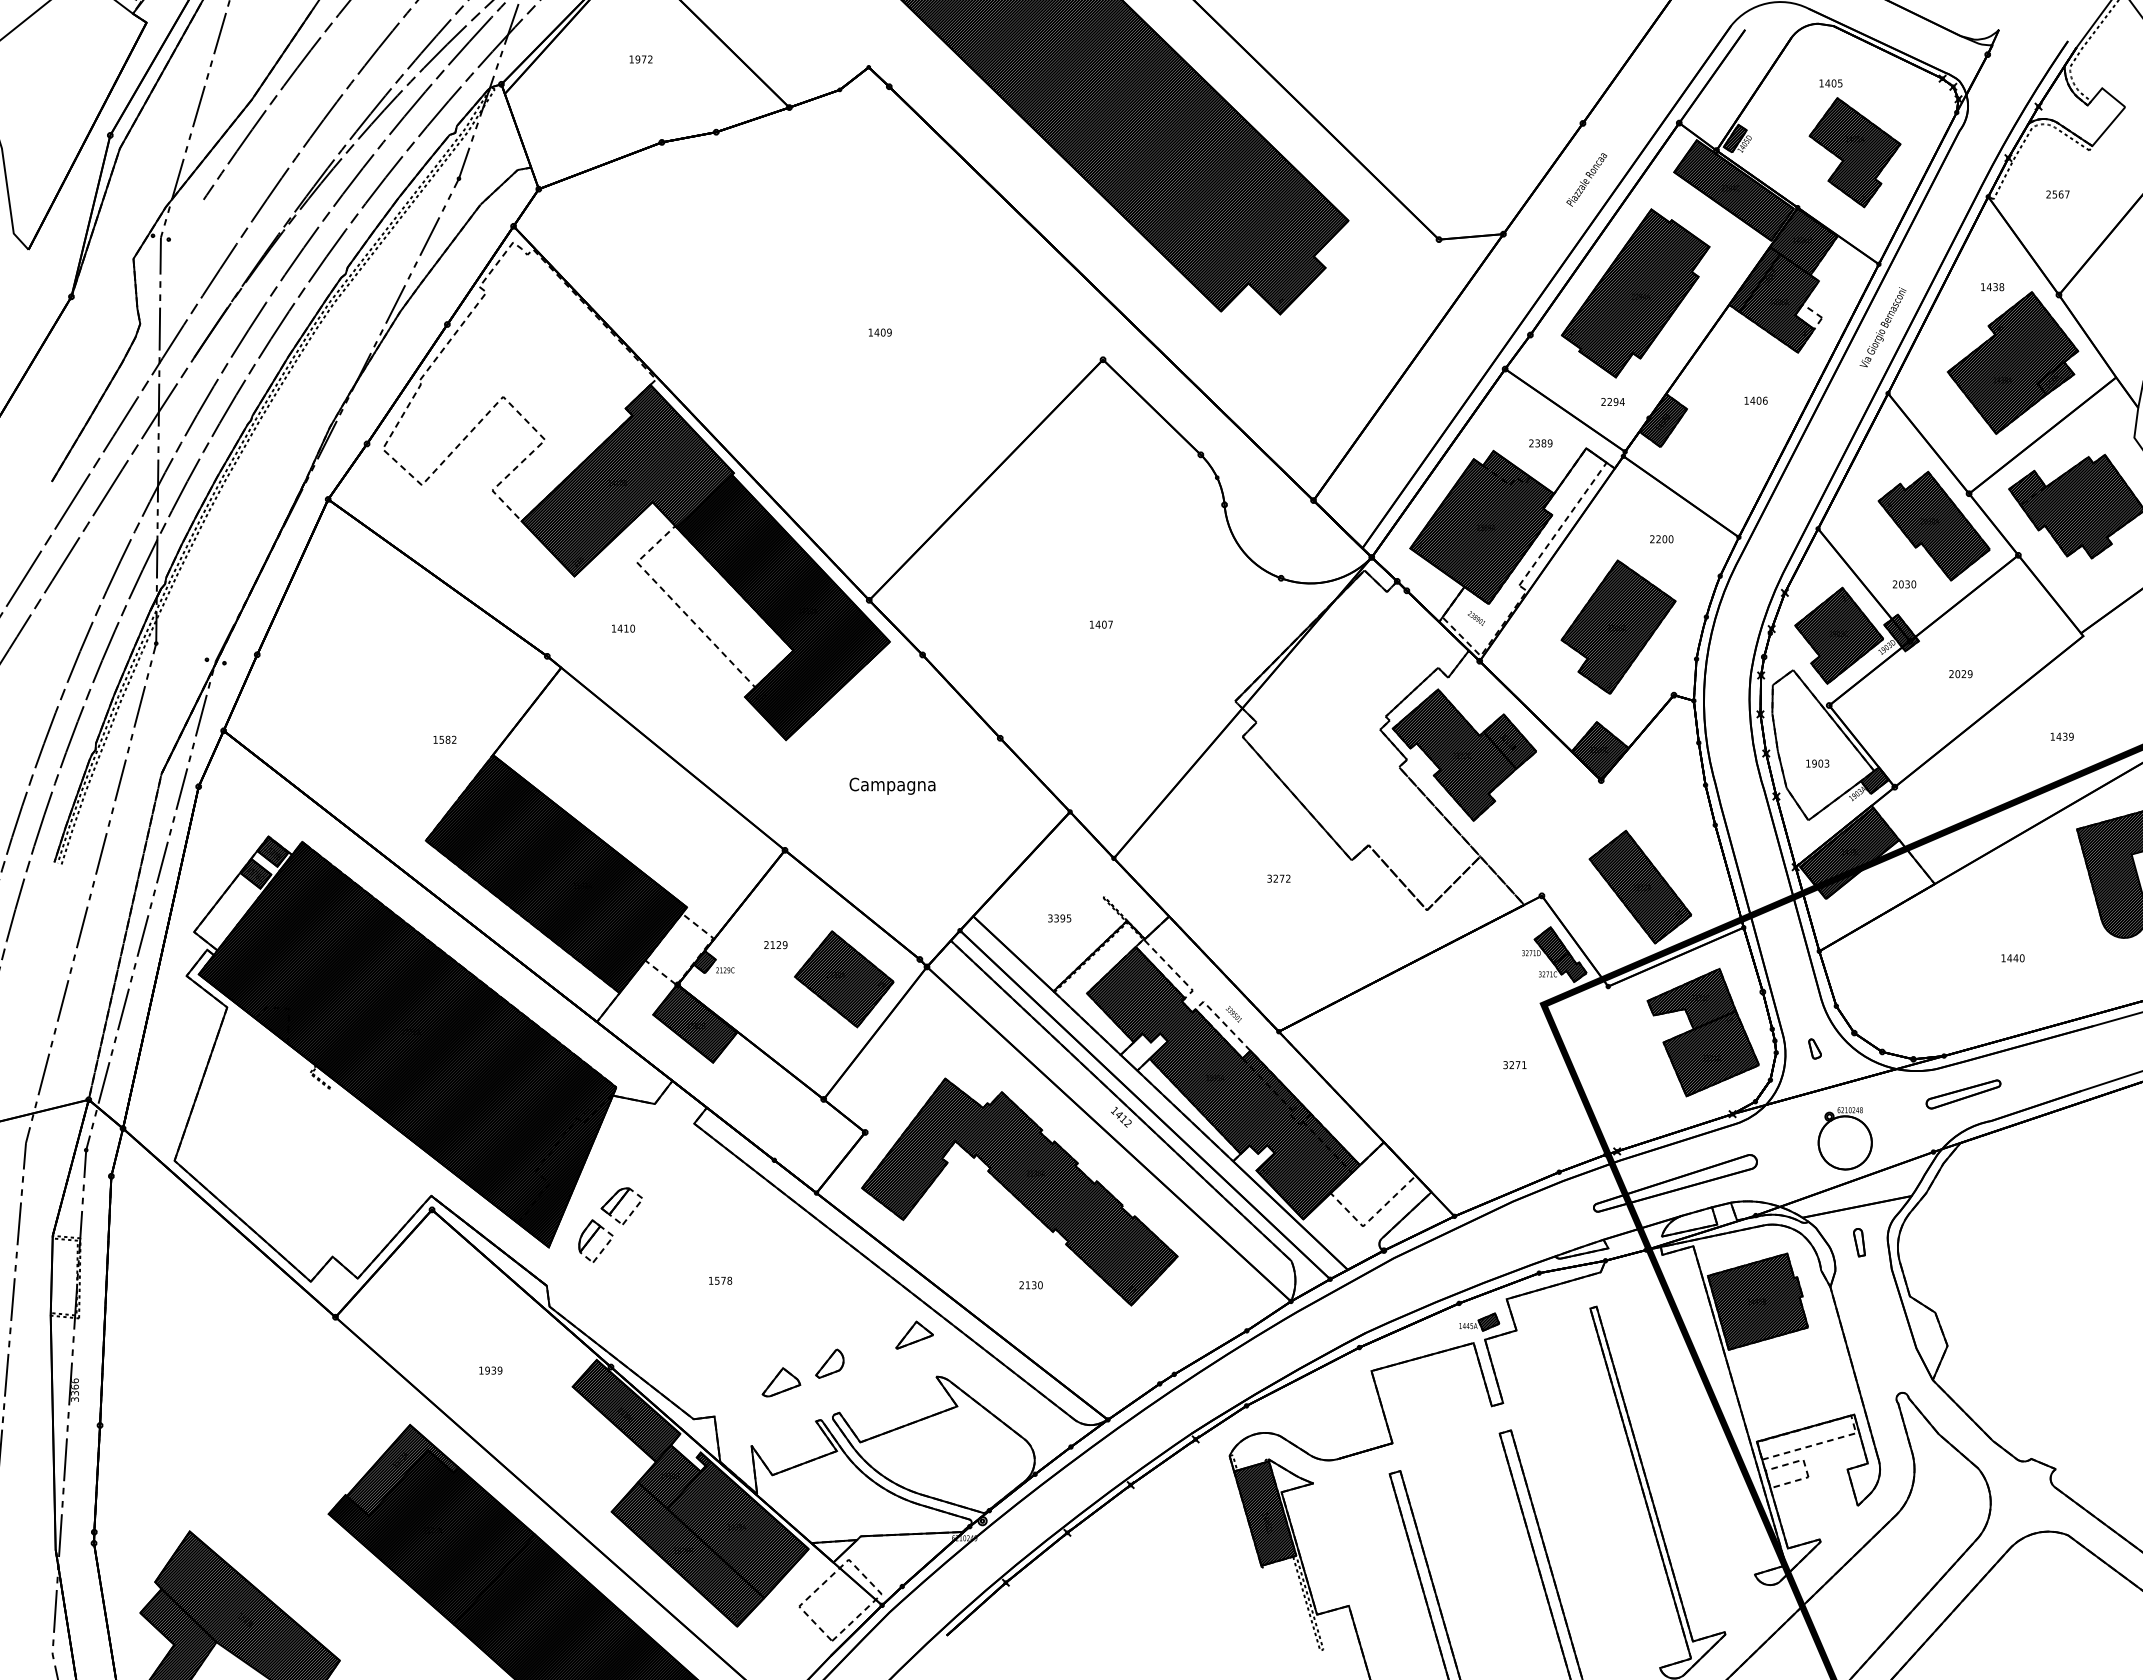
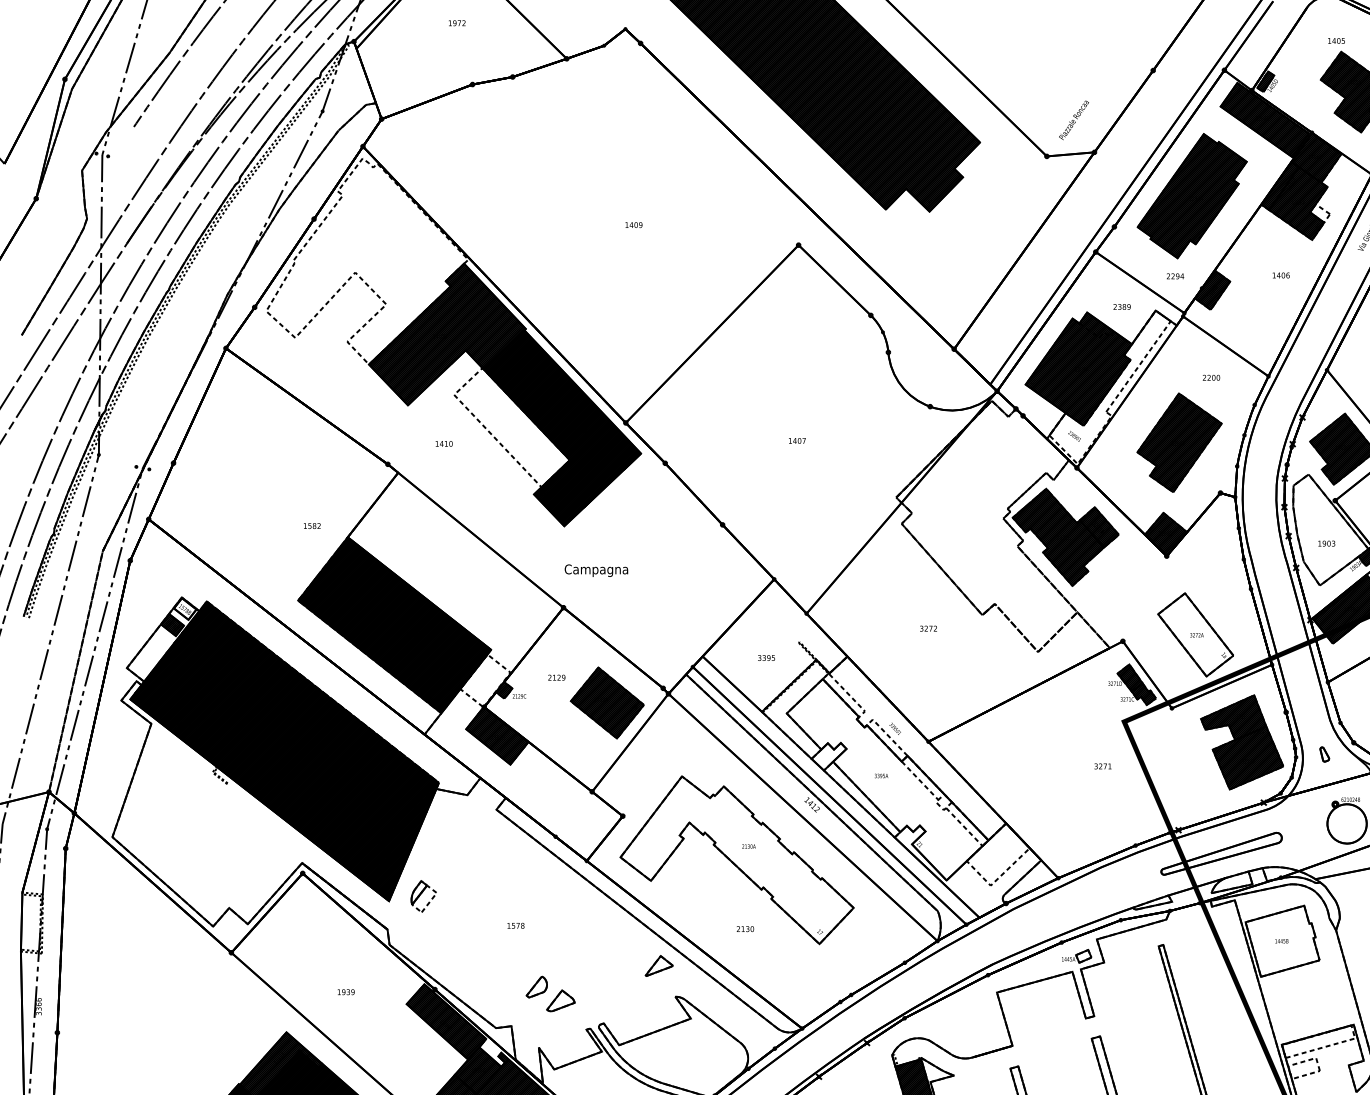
text: (1586, 179) -> (1073, 120), moved
text: (892, 785) -> (596, 570), moved
hatch: (272, 851) -> (184, 608), removed
hatch: (1640, 887) -> (1195, 635), removed
hatch: (1223, 1083) -> (887, 780), removed
hatch: (1019, 1191) -> (736, 859), removed
part: (621, 1206) -> (442, 870), removed
part: (1859, 1242) -> (1357, 897), removed
hatch: (1757, 1301) -> (1282, 941), removed
hatch: (1488, 1321) -> (1083, 955), removed
part: (829, 1363) -> (536, 986), moved

